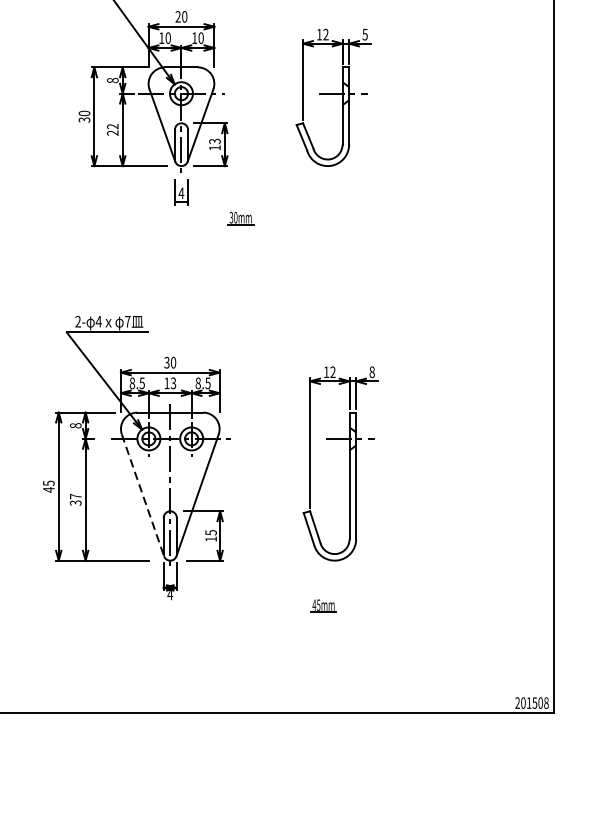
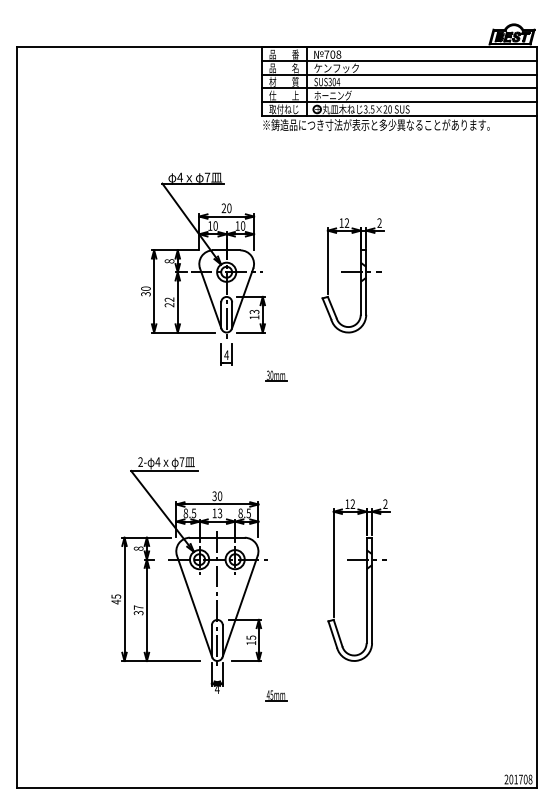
text: (365, 33) -> (379, 222), 5 -> 2
text: (372, 372) -> (385, 504), 8 -> 2
line: (142, 495) -> (194, 606), dashed -> solid
part: (324, 605) -> (276, 695), moved
text: (534, 703) -> (520, 779), 201508 -> 201708

